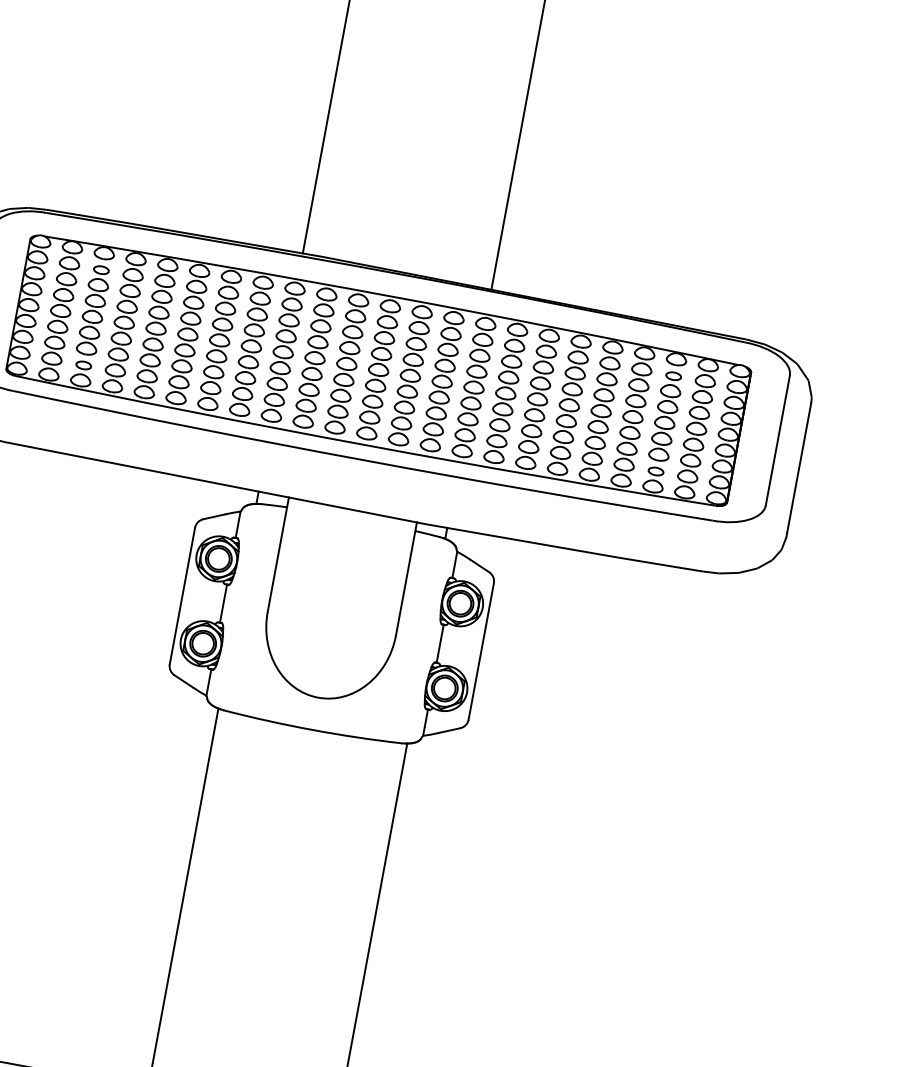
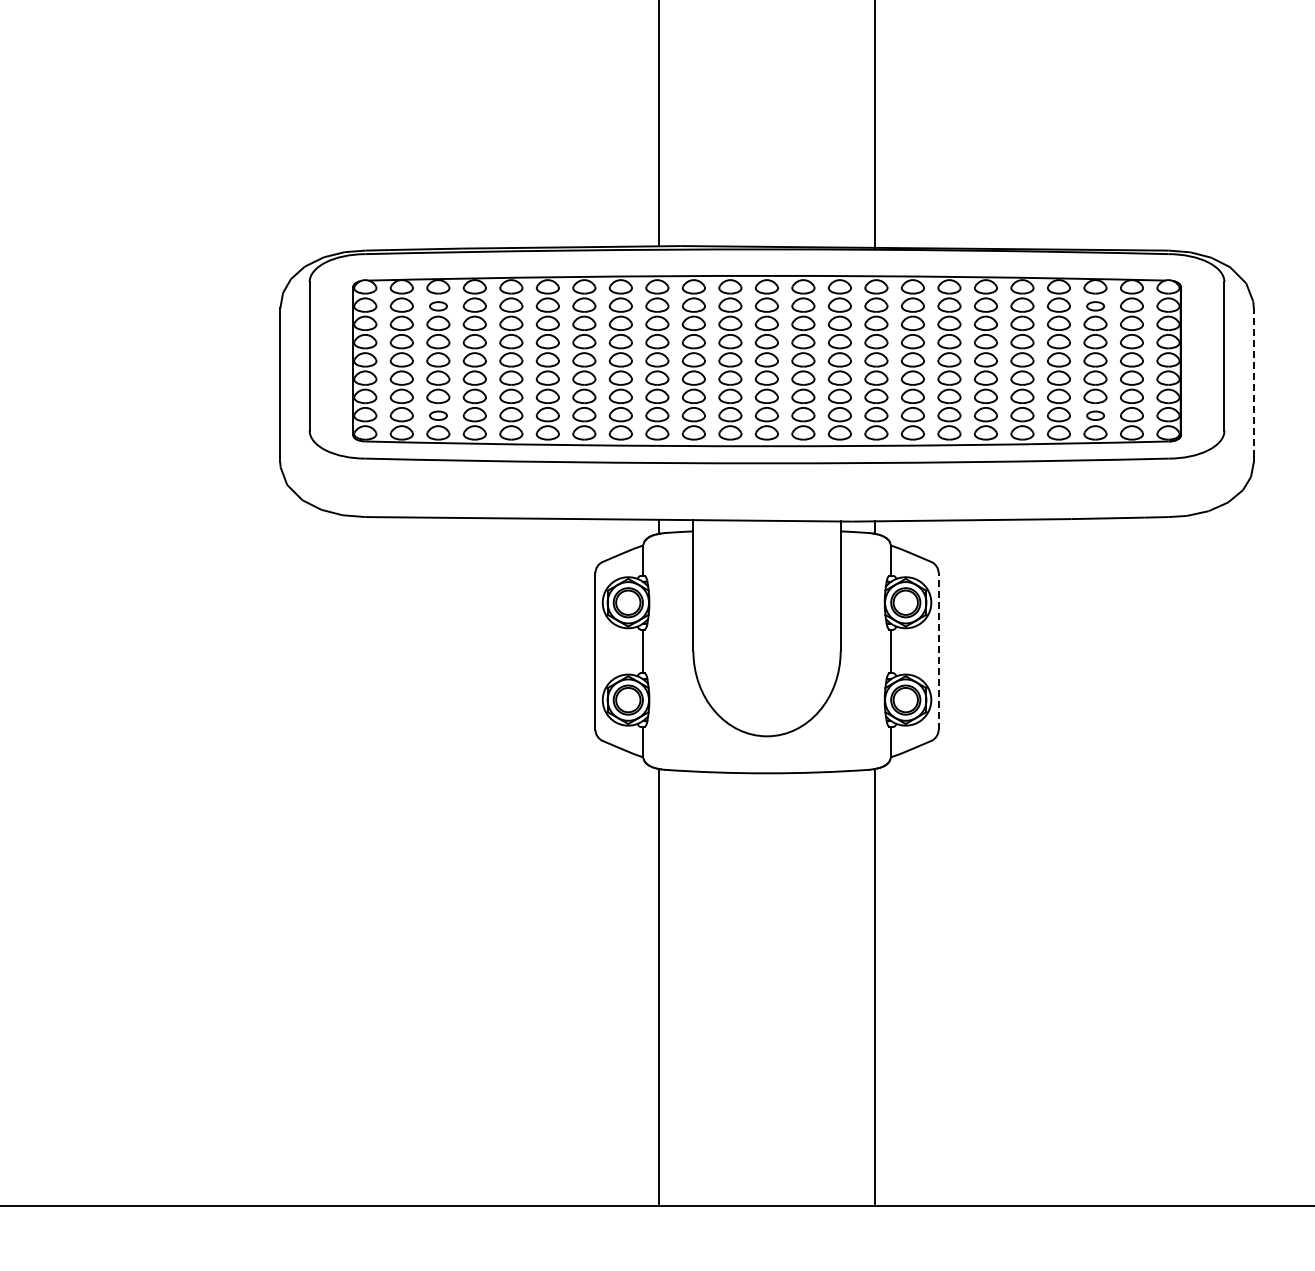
line: (798, 468) -> (1253, 382), solid -> dashed
line: (481, 650) -> (938, 650), solid -> dashed

